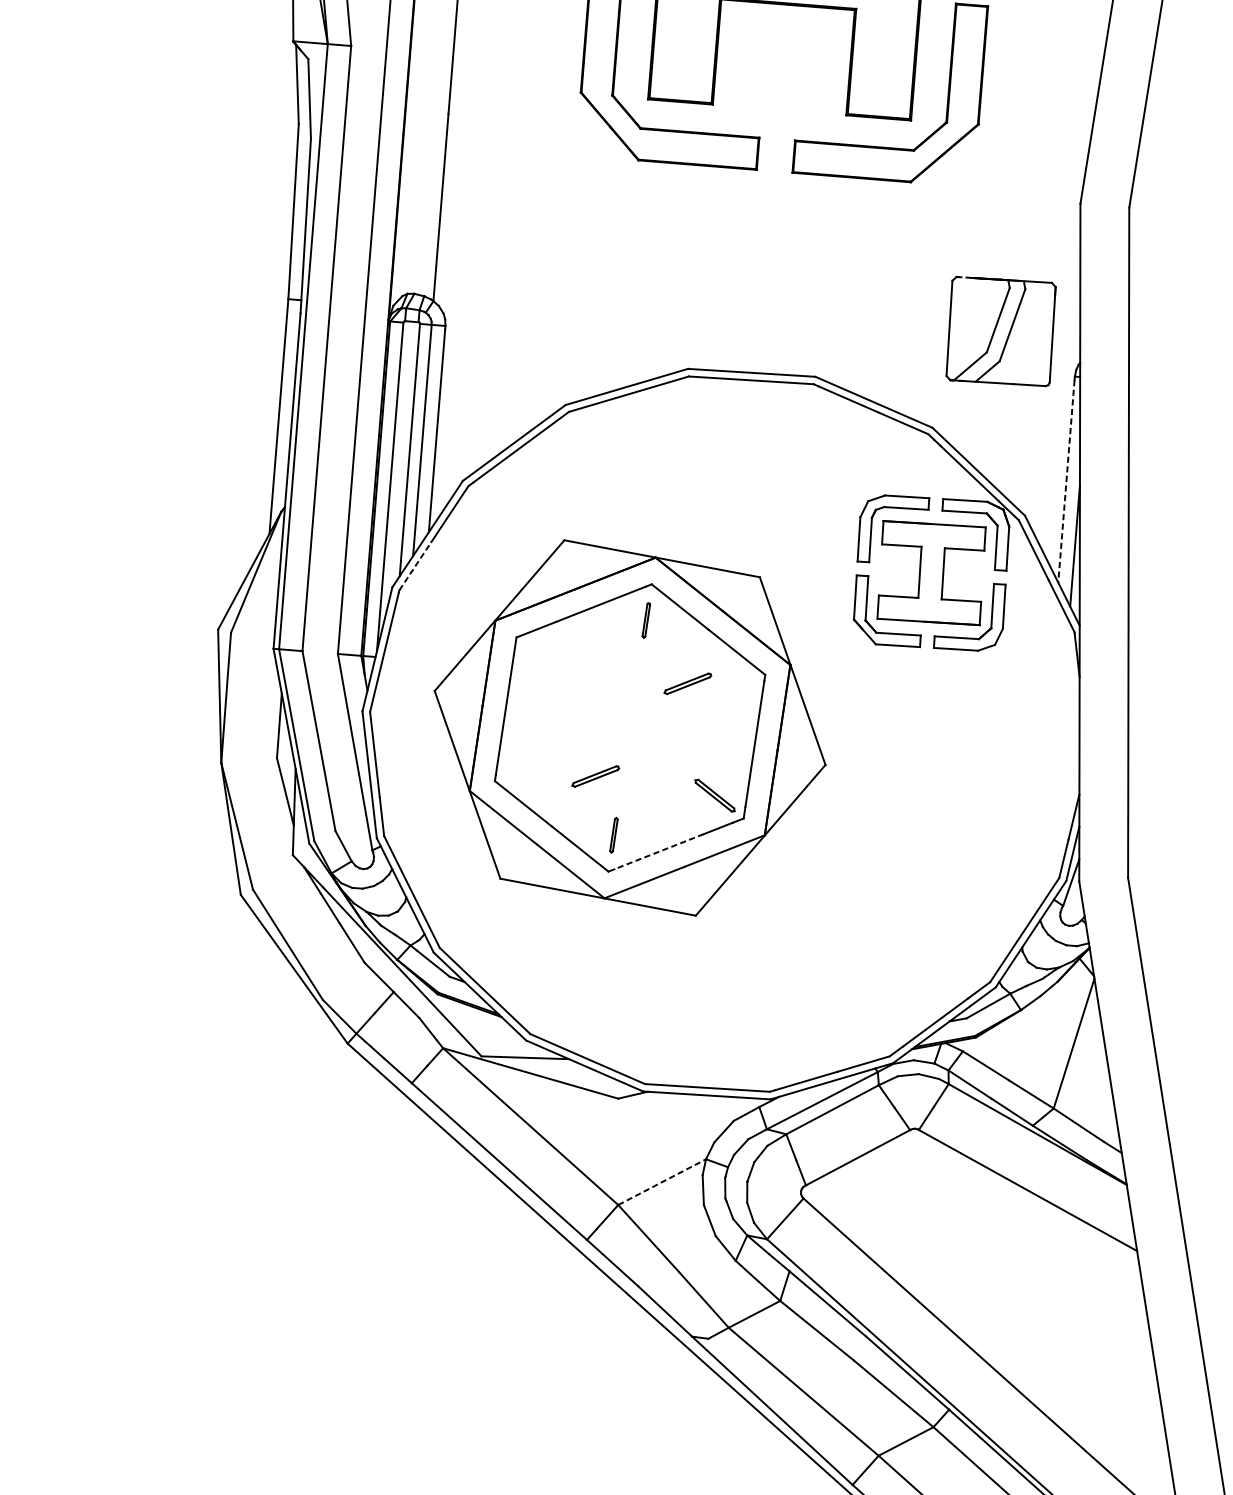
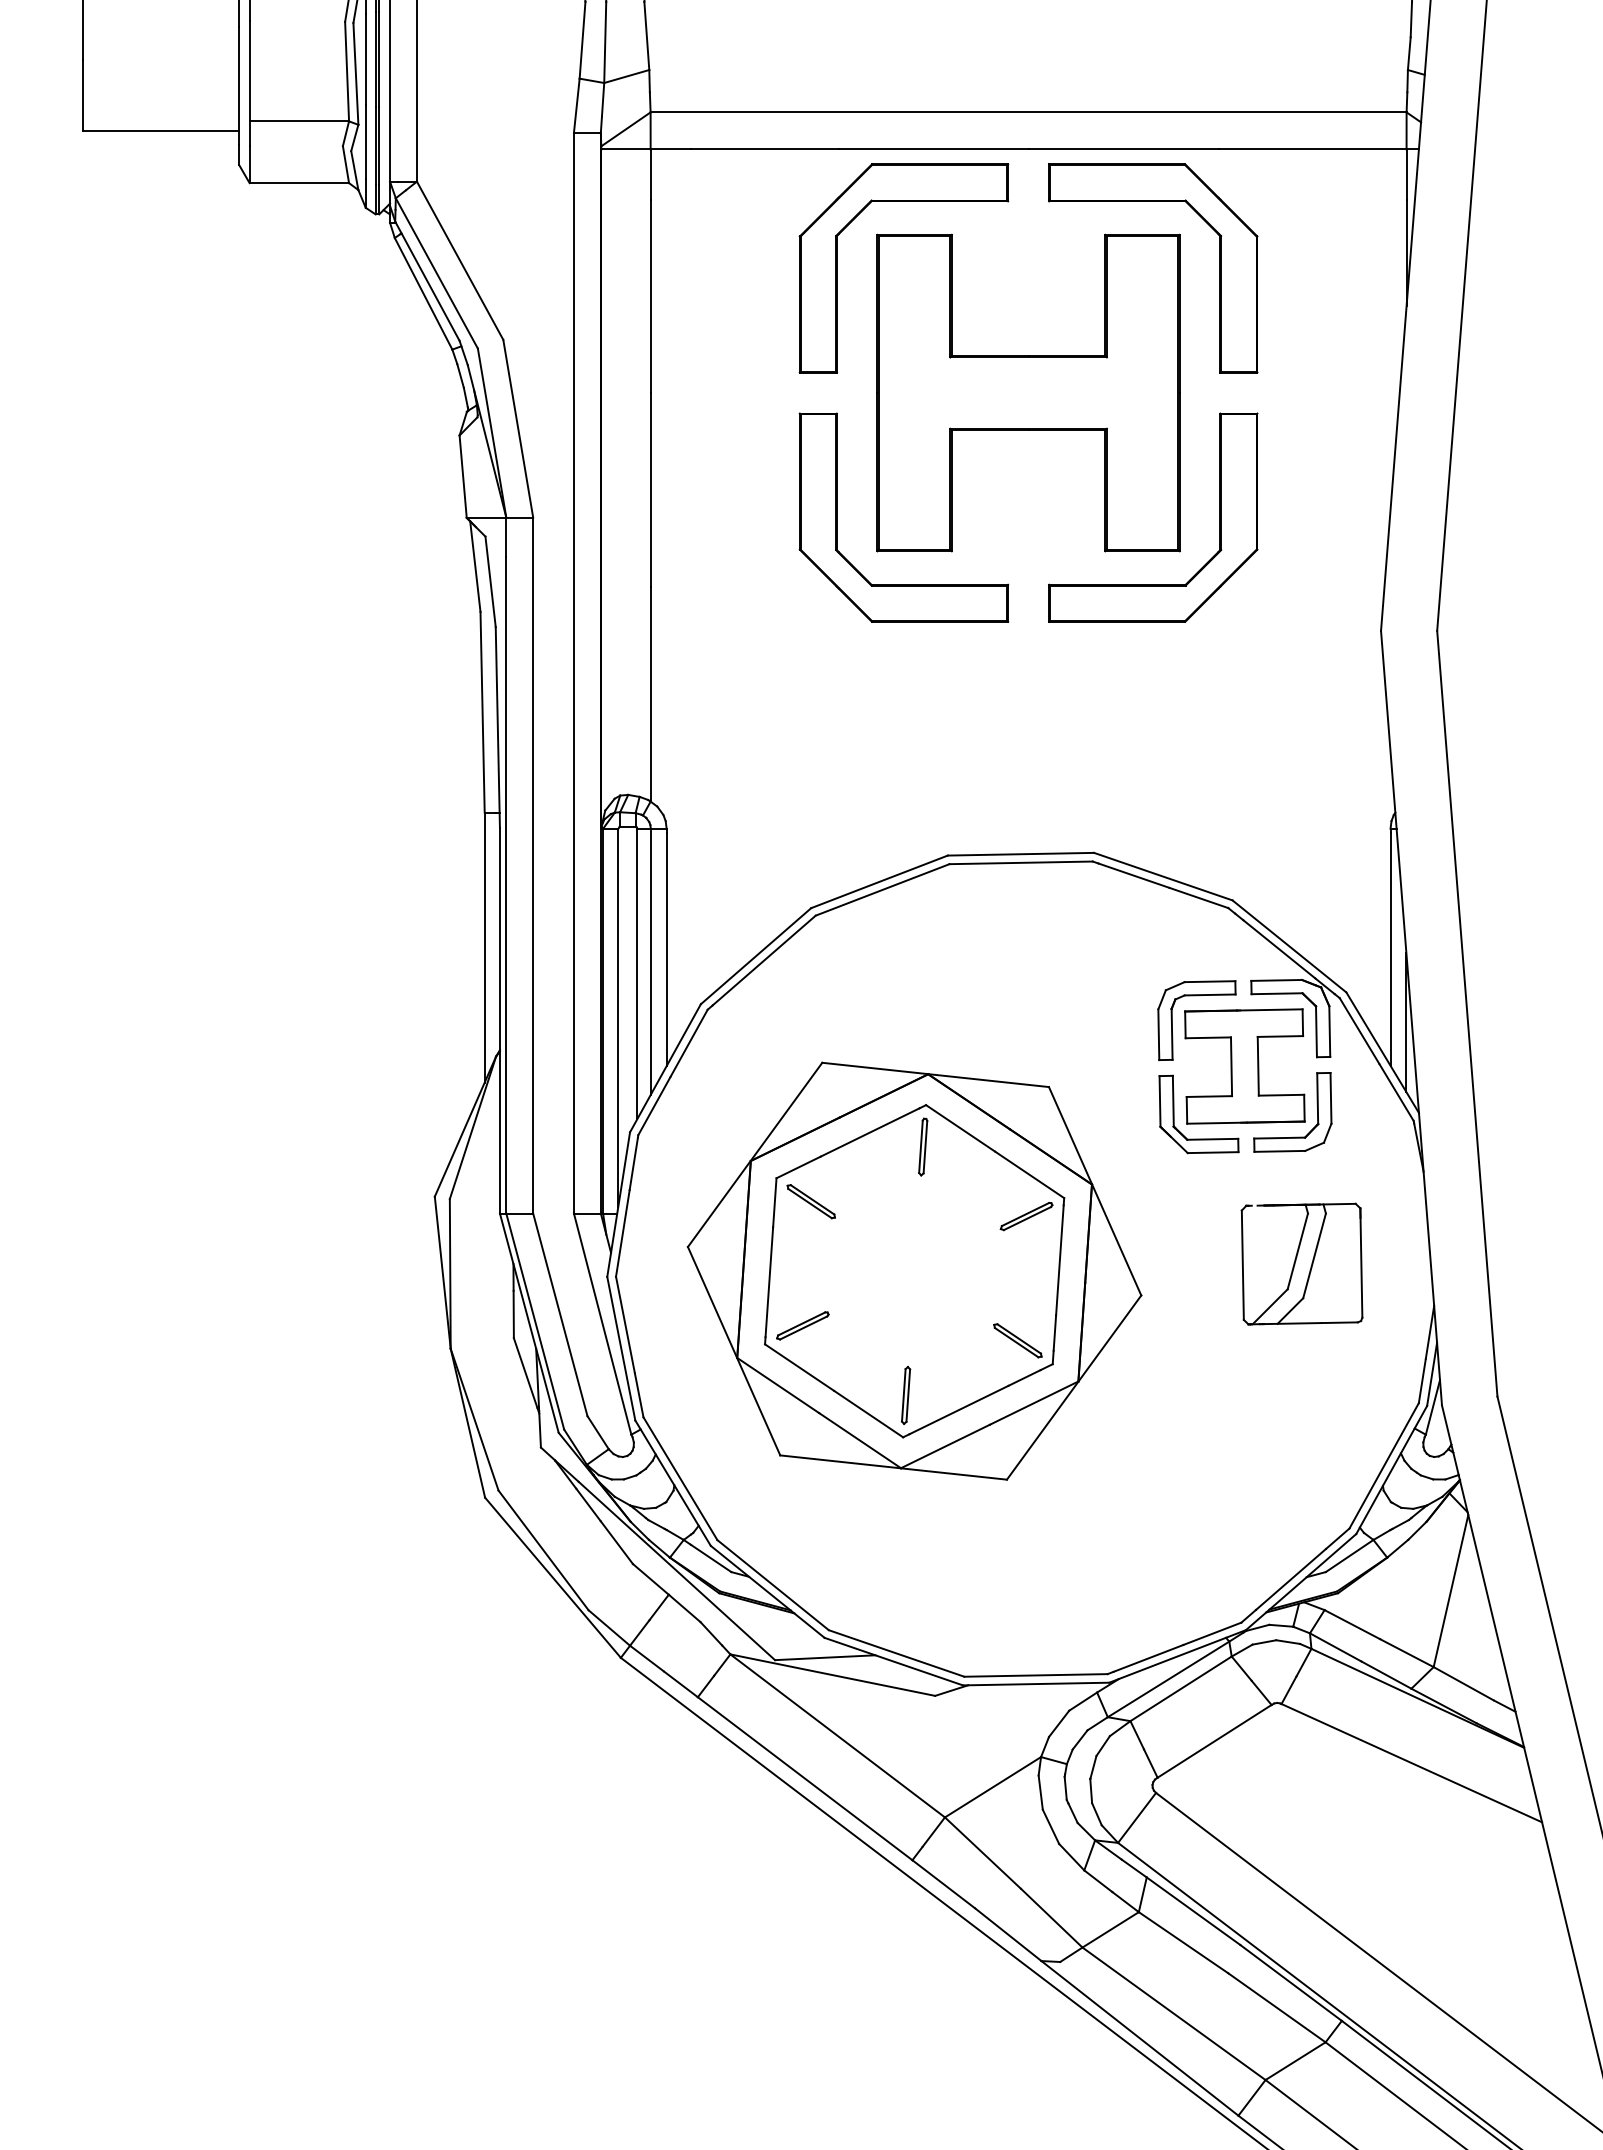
part: (1000, 330) -> (1301, 1263), moved
line: (1066, 481) -> (1390, 949), dashed -> solid
line: (415, 565) -> (654, 1105), dashed -> solid
part: (646, 620) -> (923, 1146), size x1.43
part: (544, 660) -> (810, 1201), added
part: (687, 683) -> (1026, 1216), moved
part: (595, 776) -> (802, 1325), moved
part: (613, 834) -> (905, 1394), size x1.43
line: (658, 852) -> (958, 1410), dashed -> solid
line: (662, 1182) -> (993, 1787), dashed -> solid

